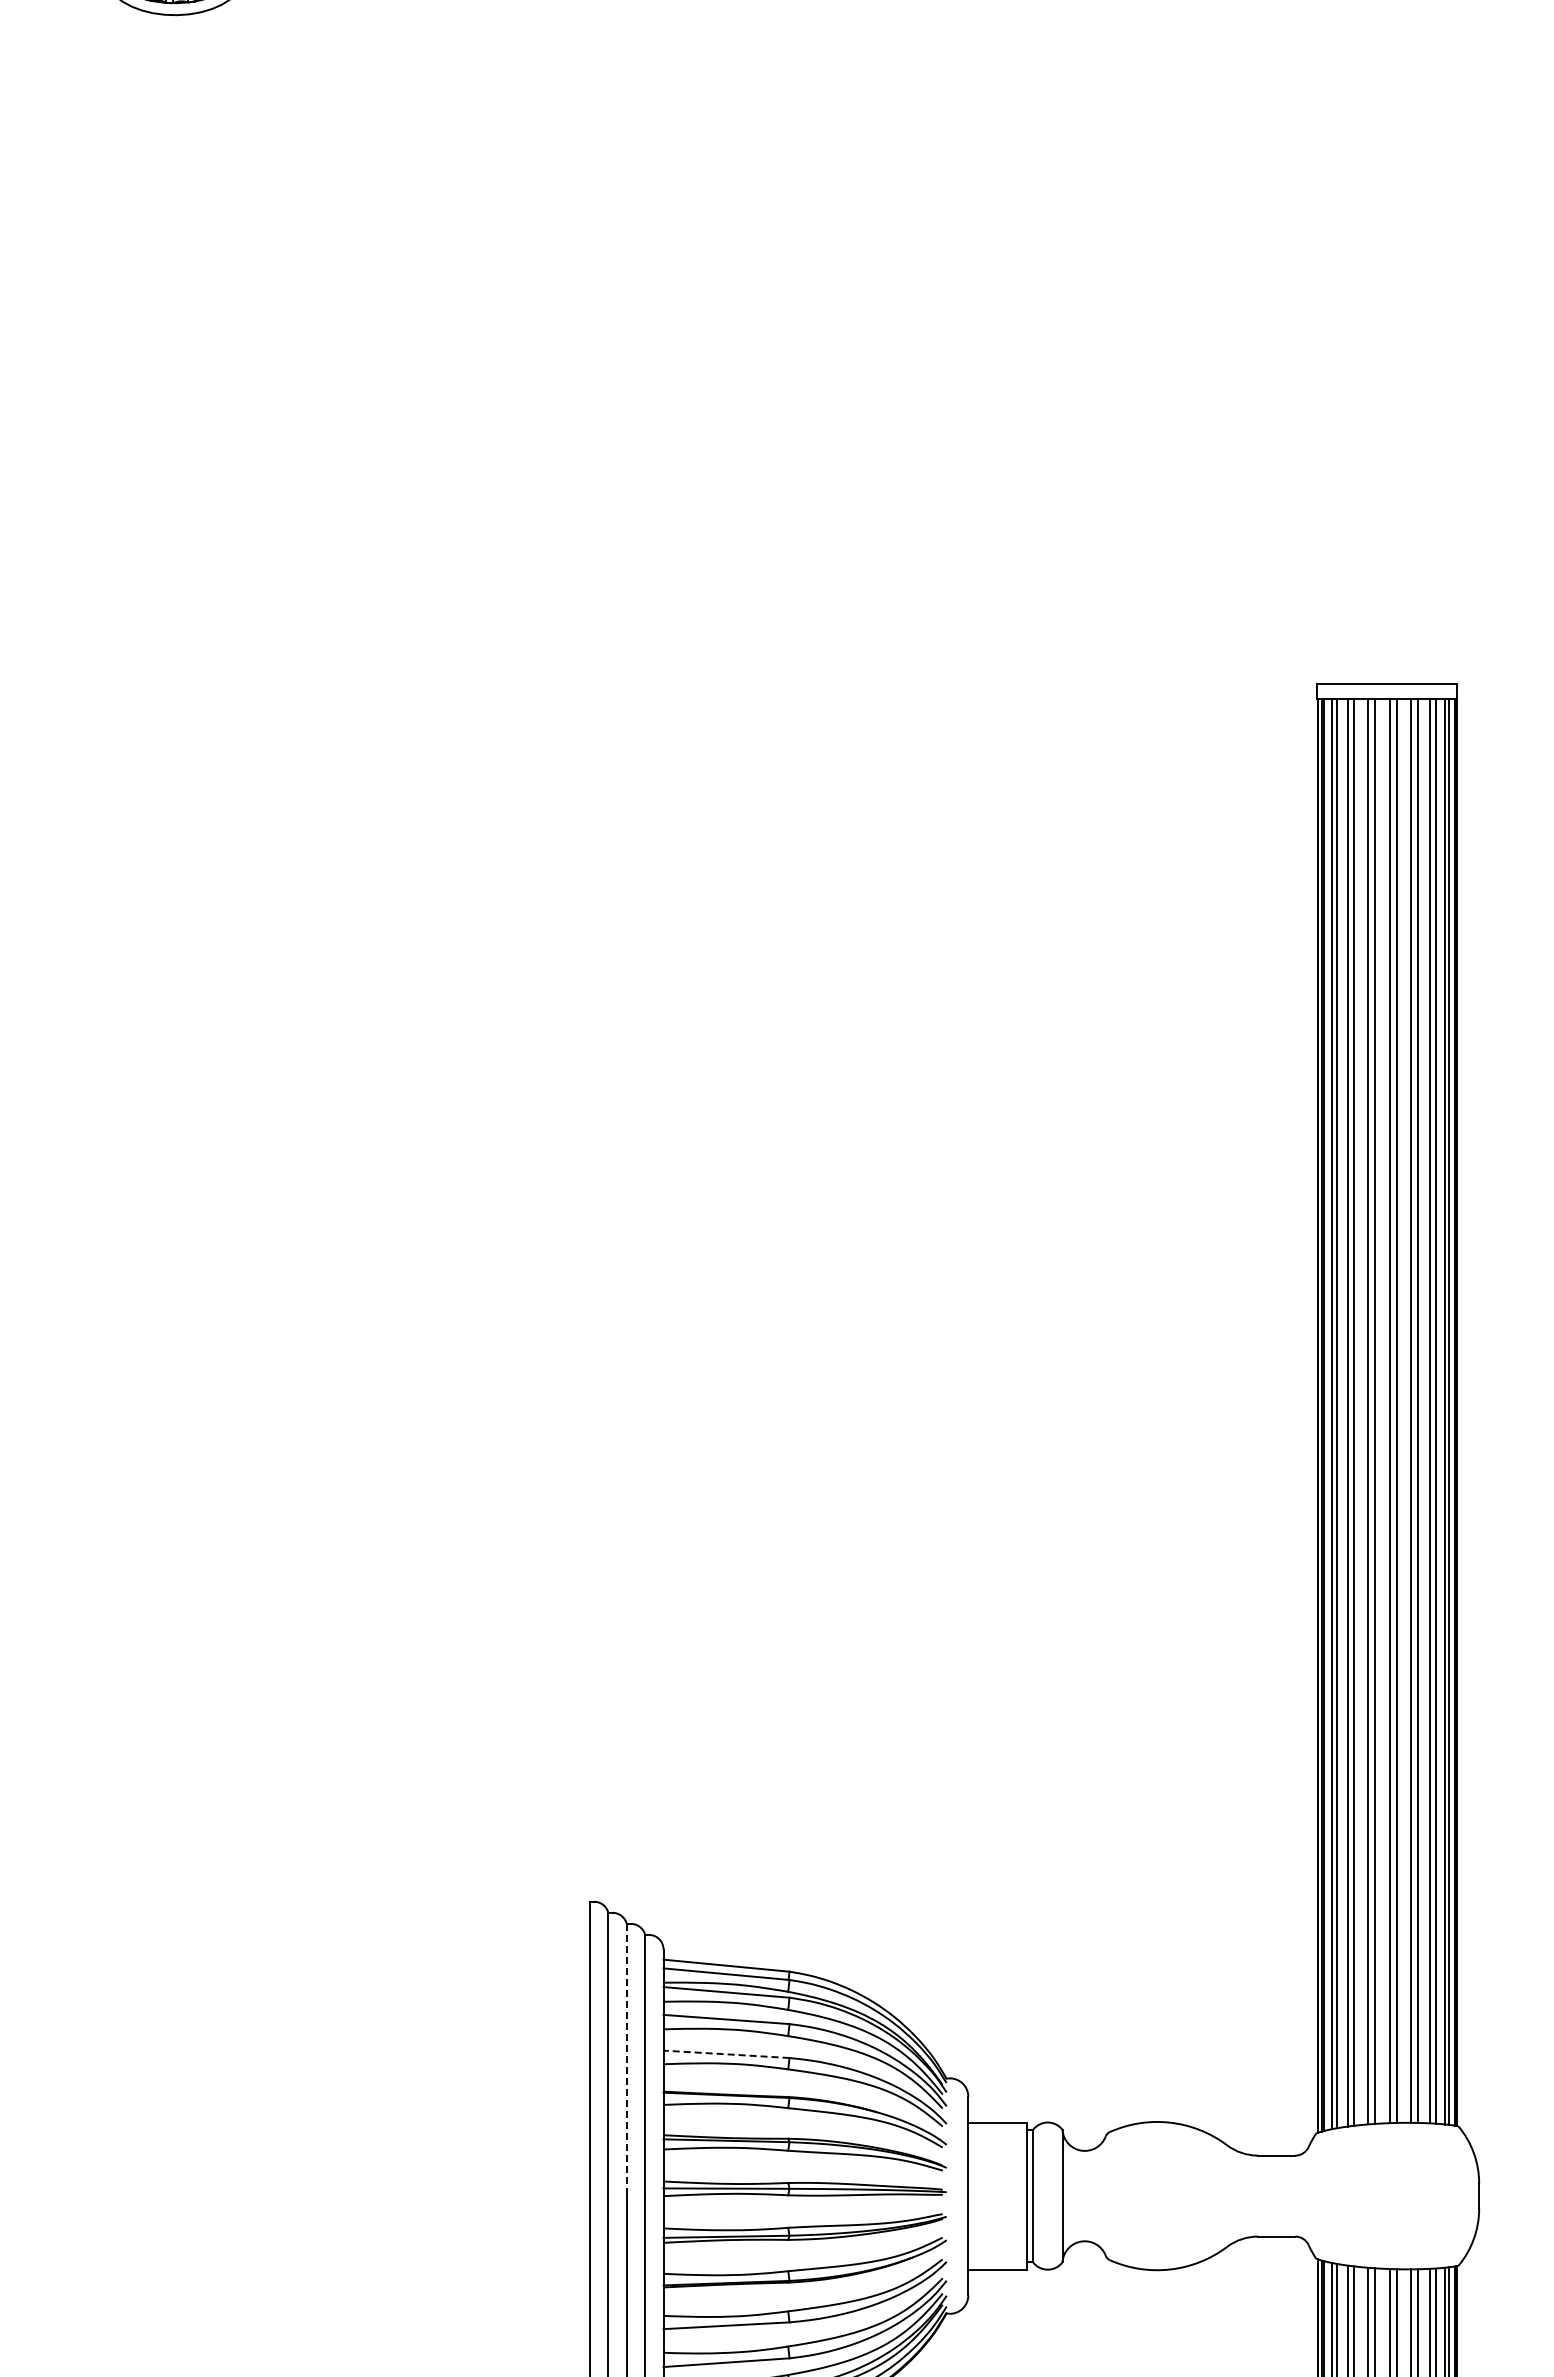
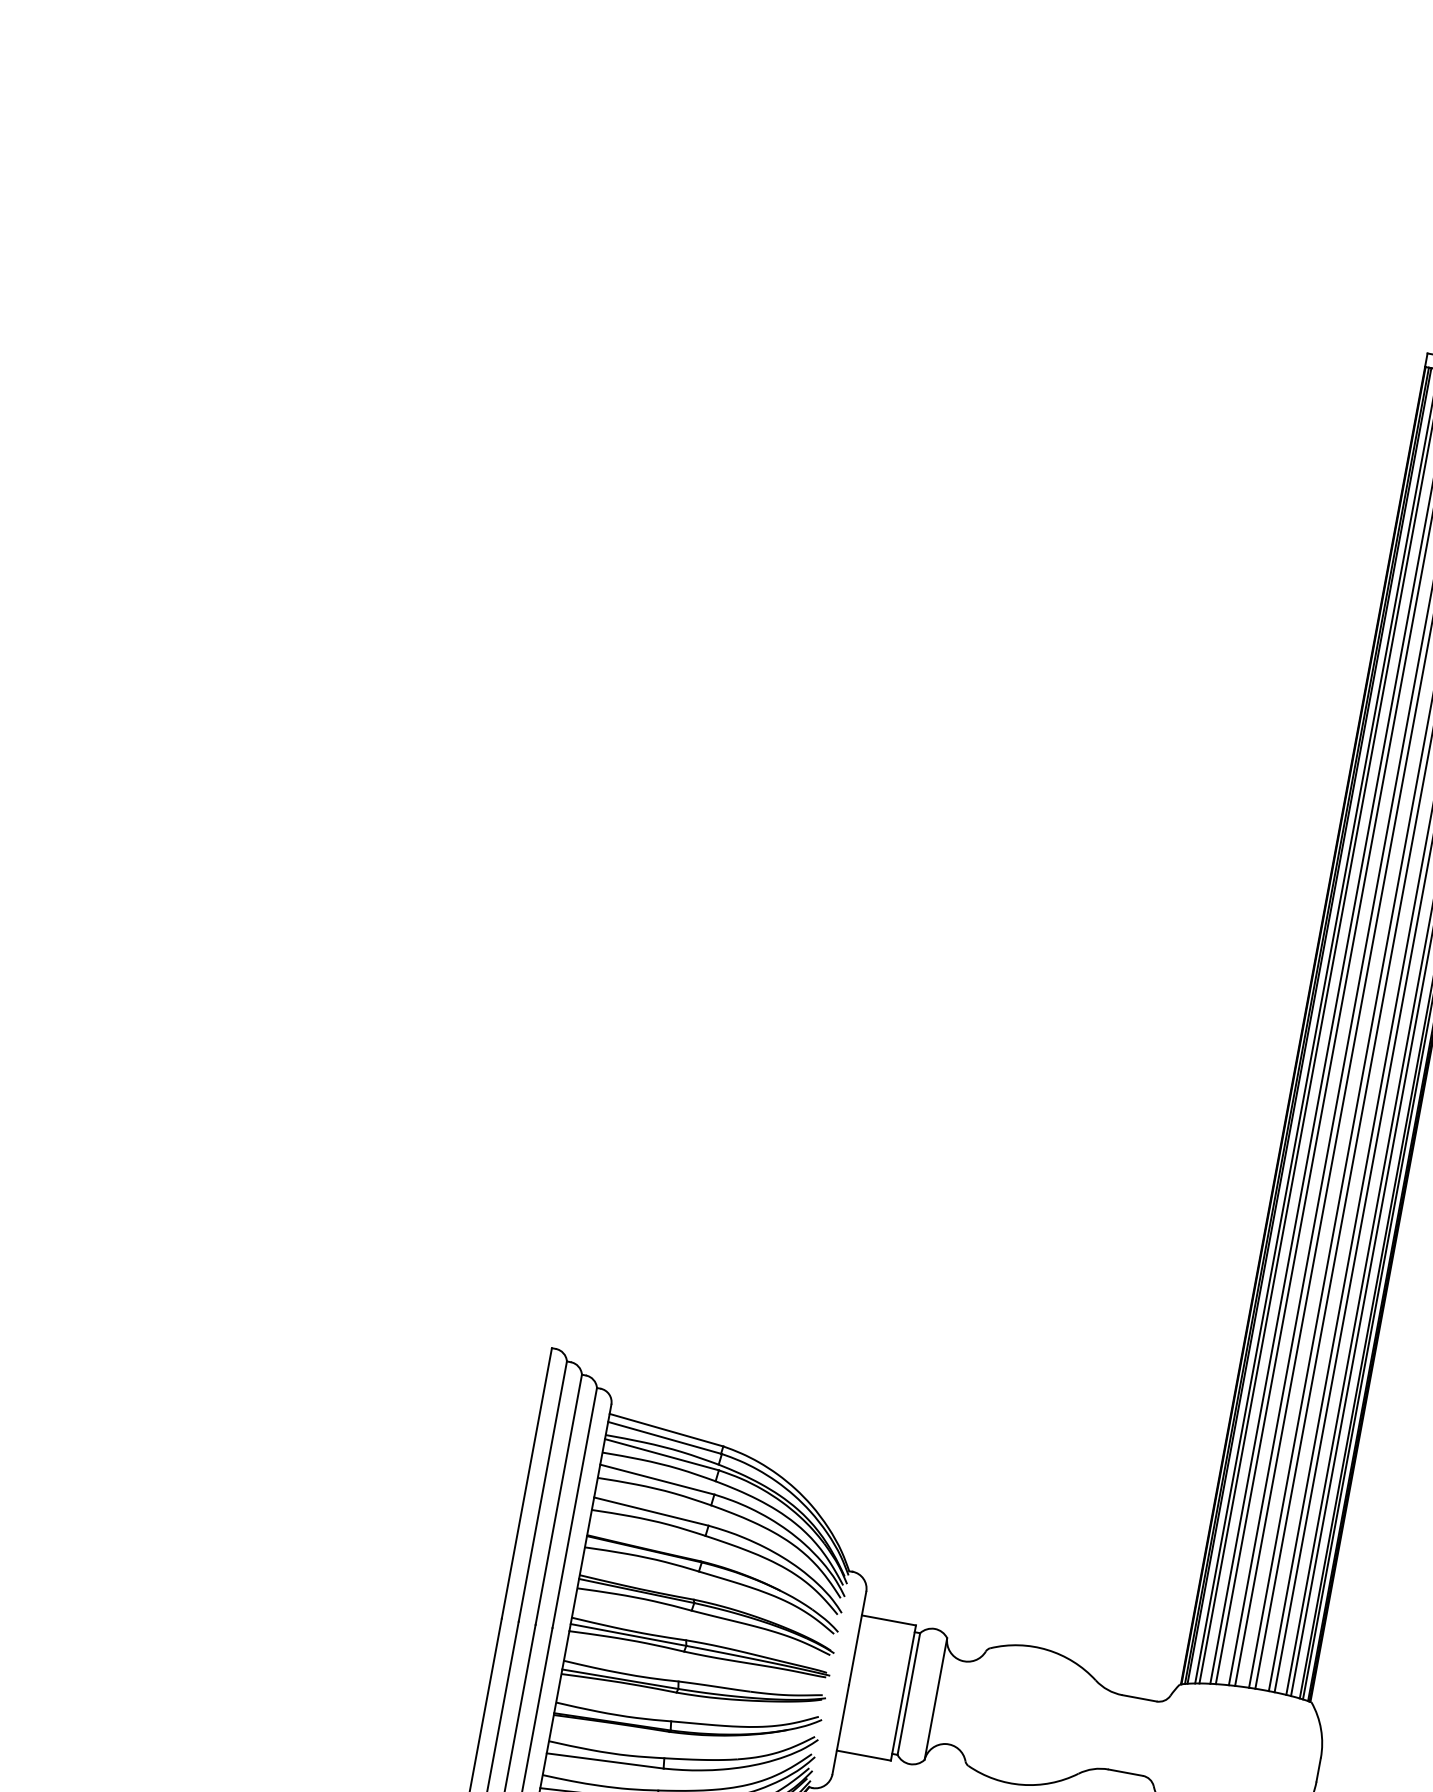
line: (726, 2054) -> (651, 1511), dashed -> solid
line: (626, 2060) -> (558, 1500), dashed -> solid

